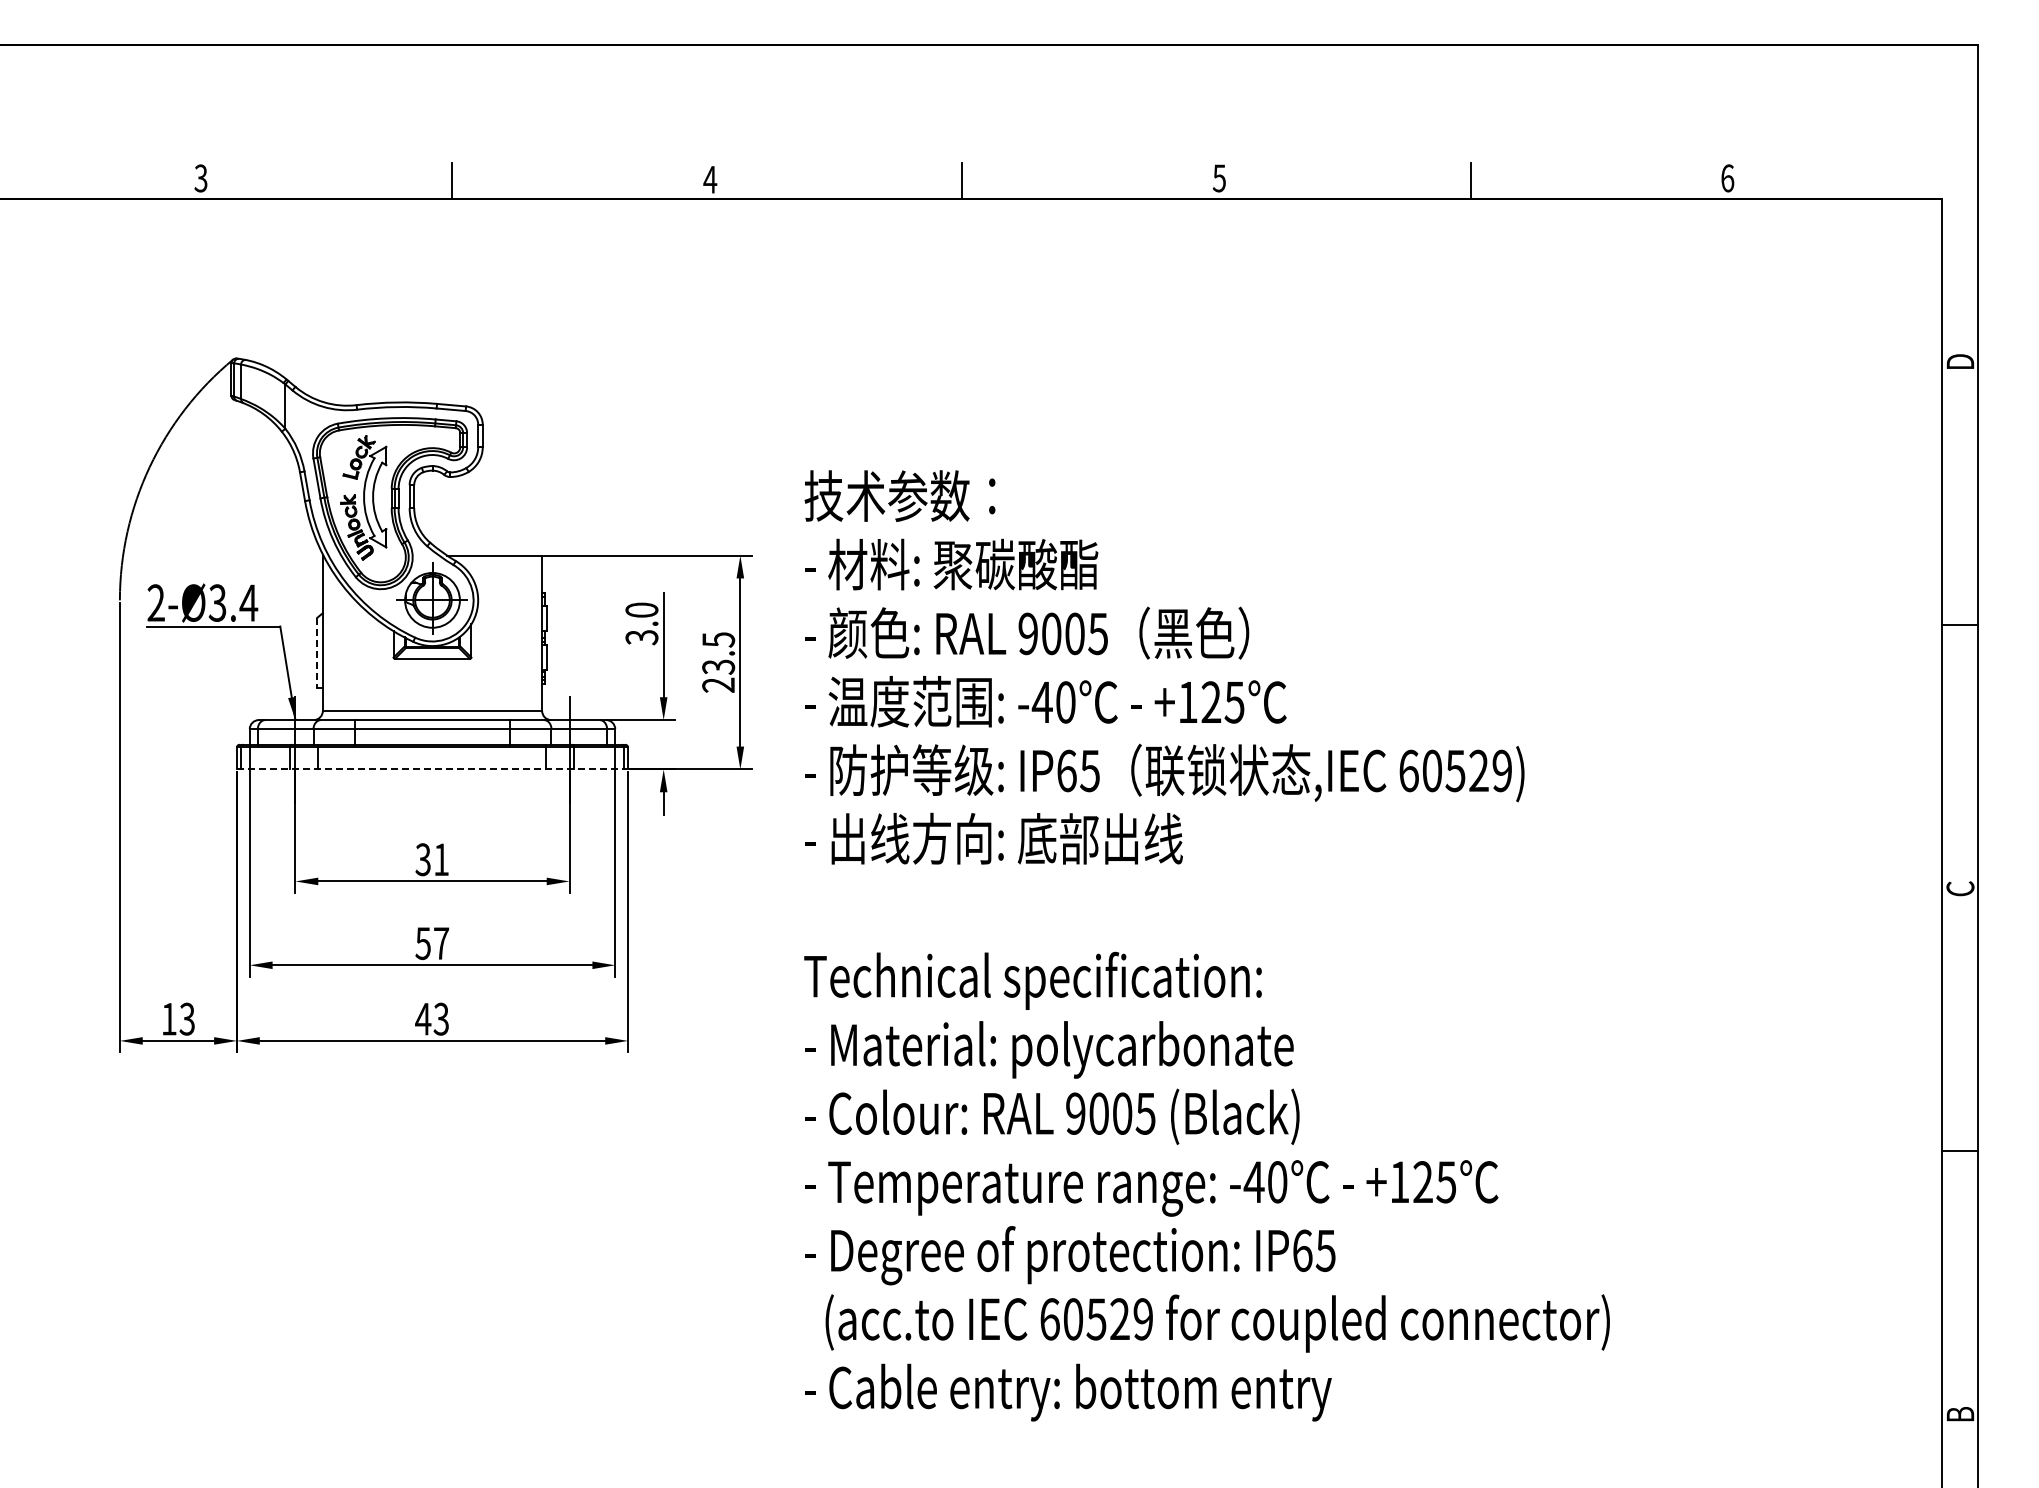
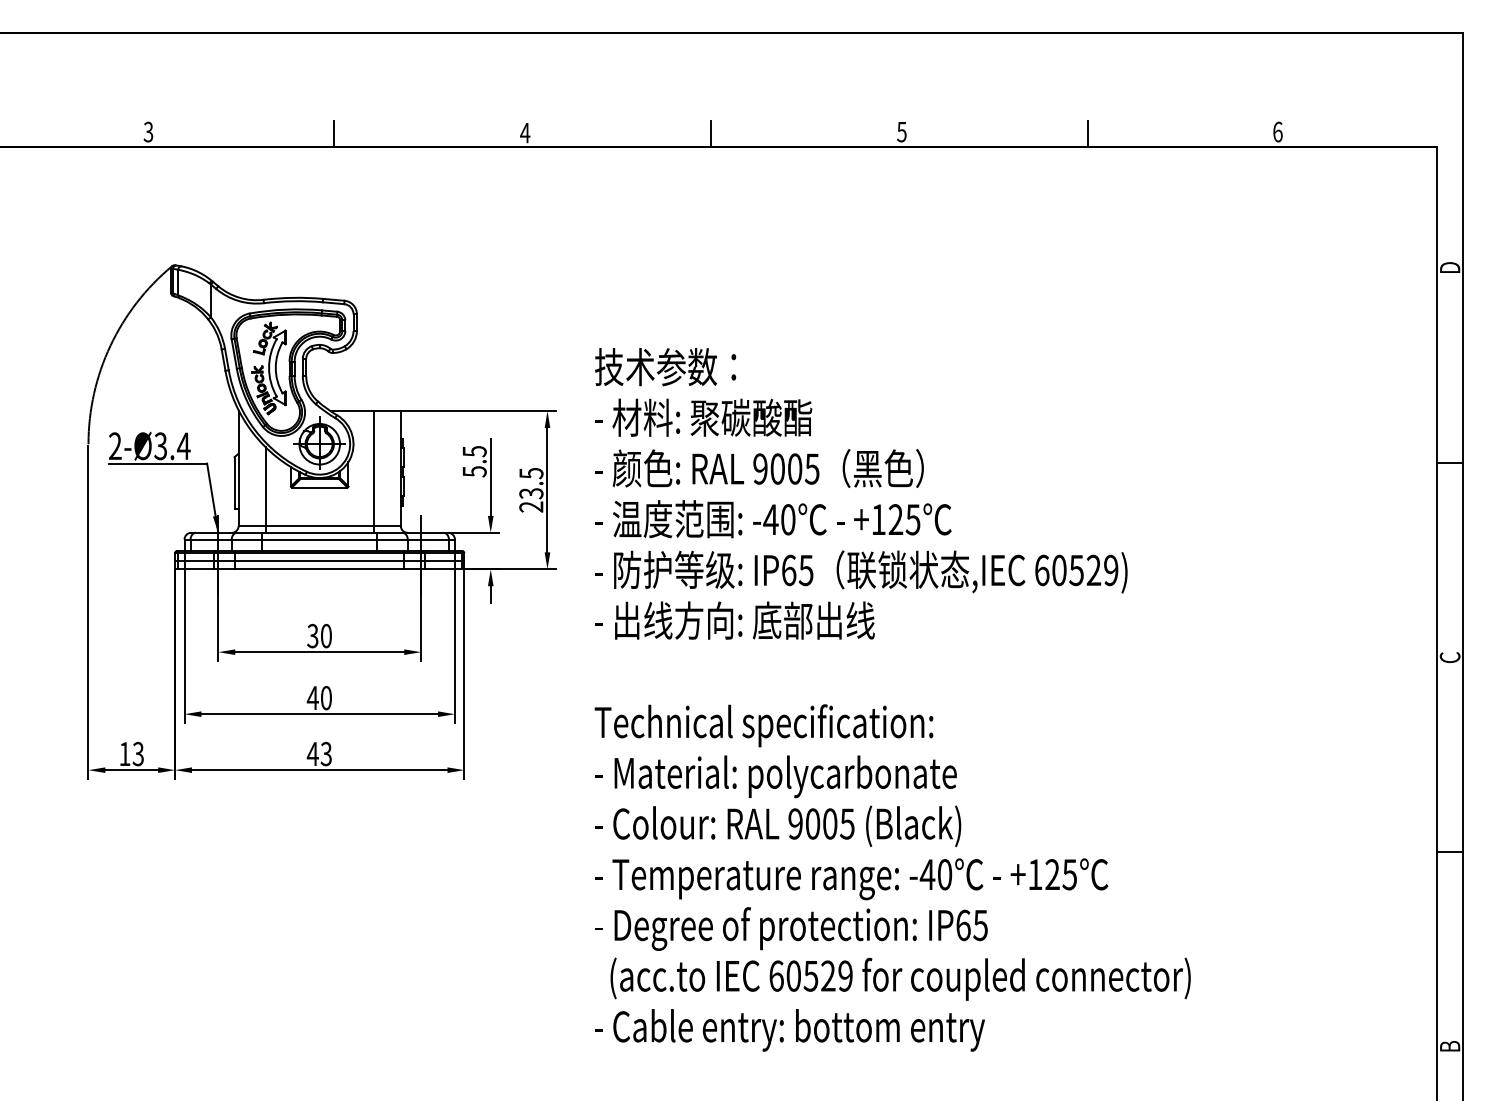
text: (641, 623) -> (474, 461), 3.0 -> 5.5
line: (505, 637) -> (373, 471), added
line: (317, 653) -> (234, 483), dashed -> solid
line: (359, 662) -> (265, 490), added
line: (433, 758) -> (320, 561), added
line: (432, 769) -> (319, 569), dashed -> solid
text: (441, 859) -> (326, 635), 31 -> 30
text: (432, 943) -> (319, 698), 57 -> 40

